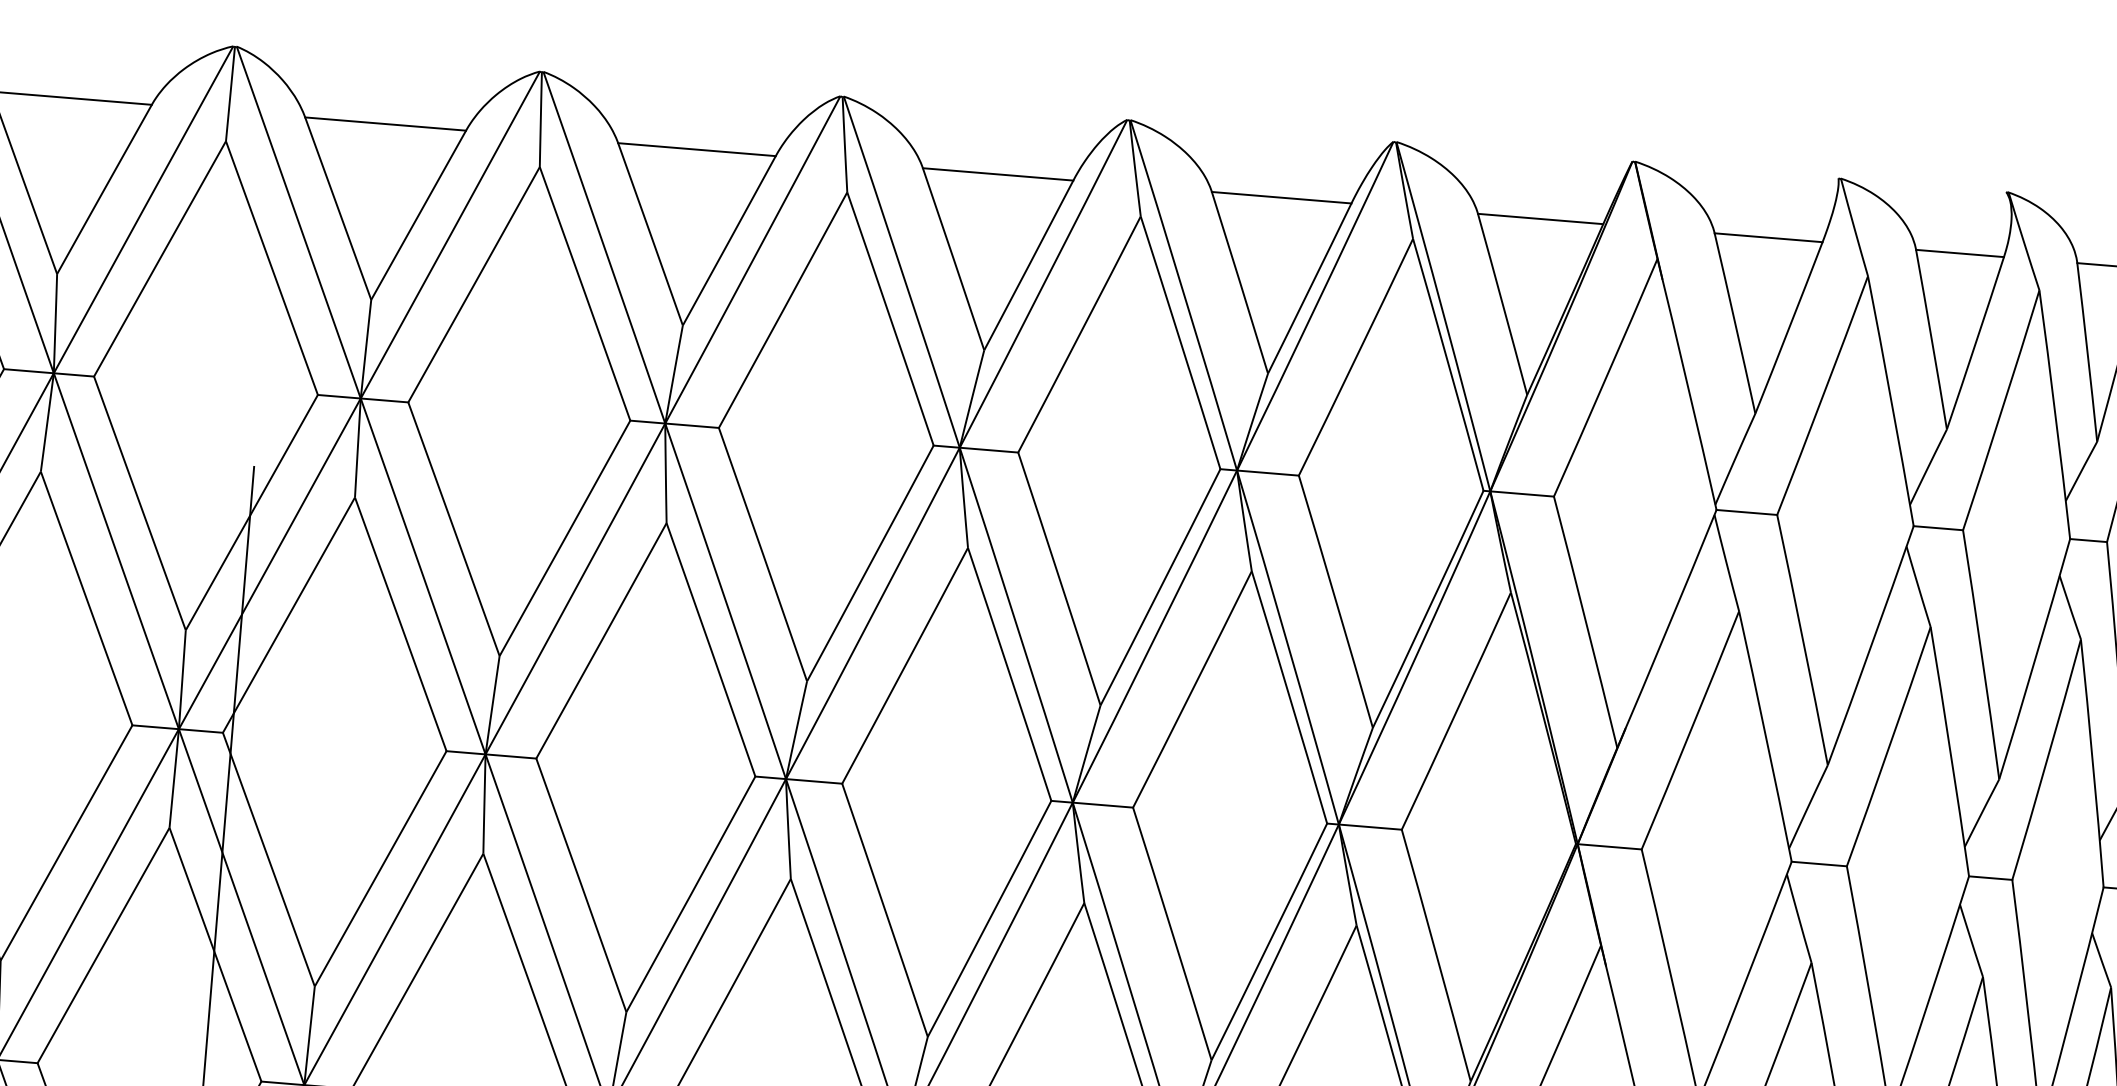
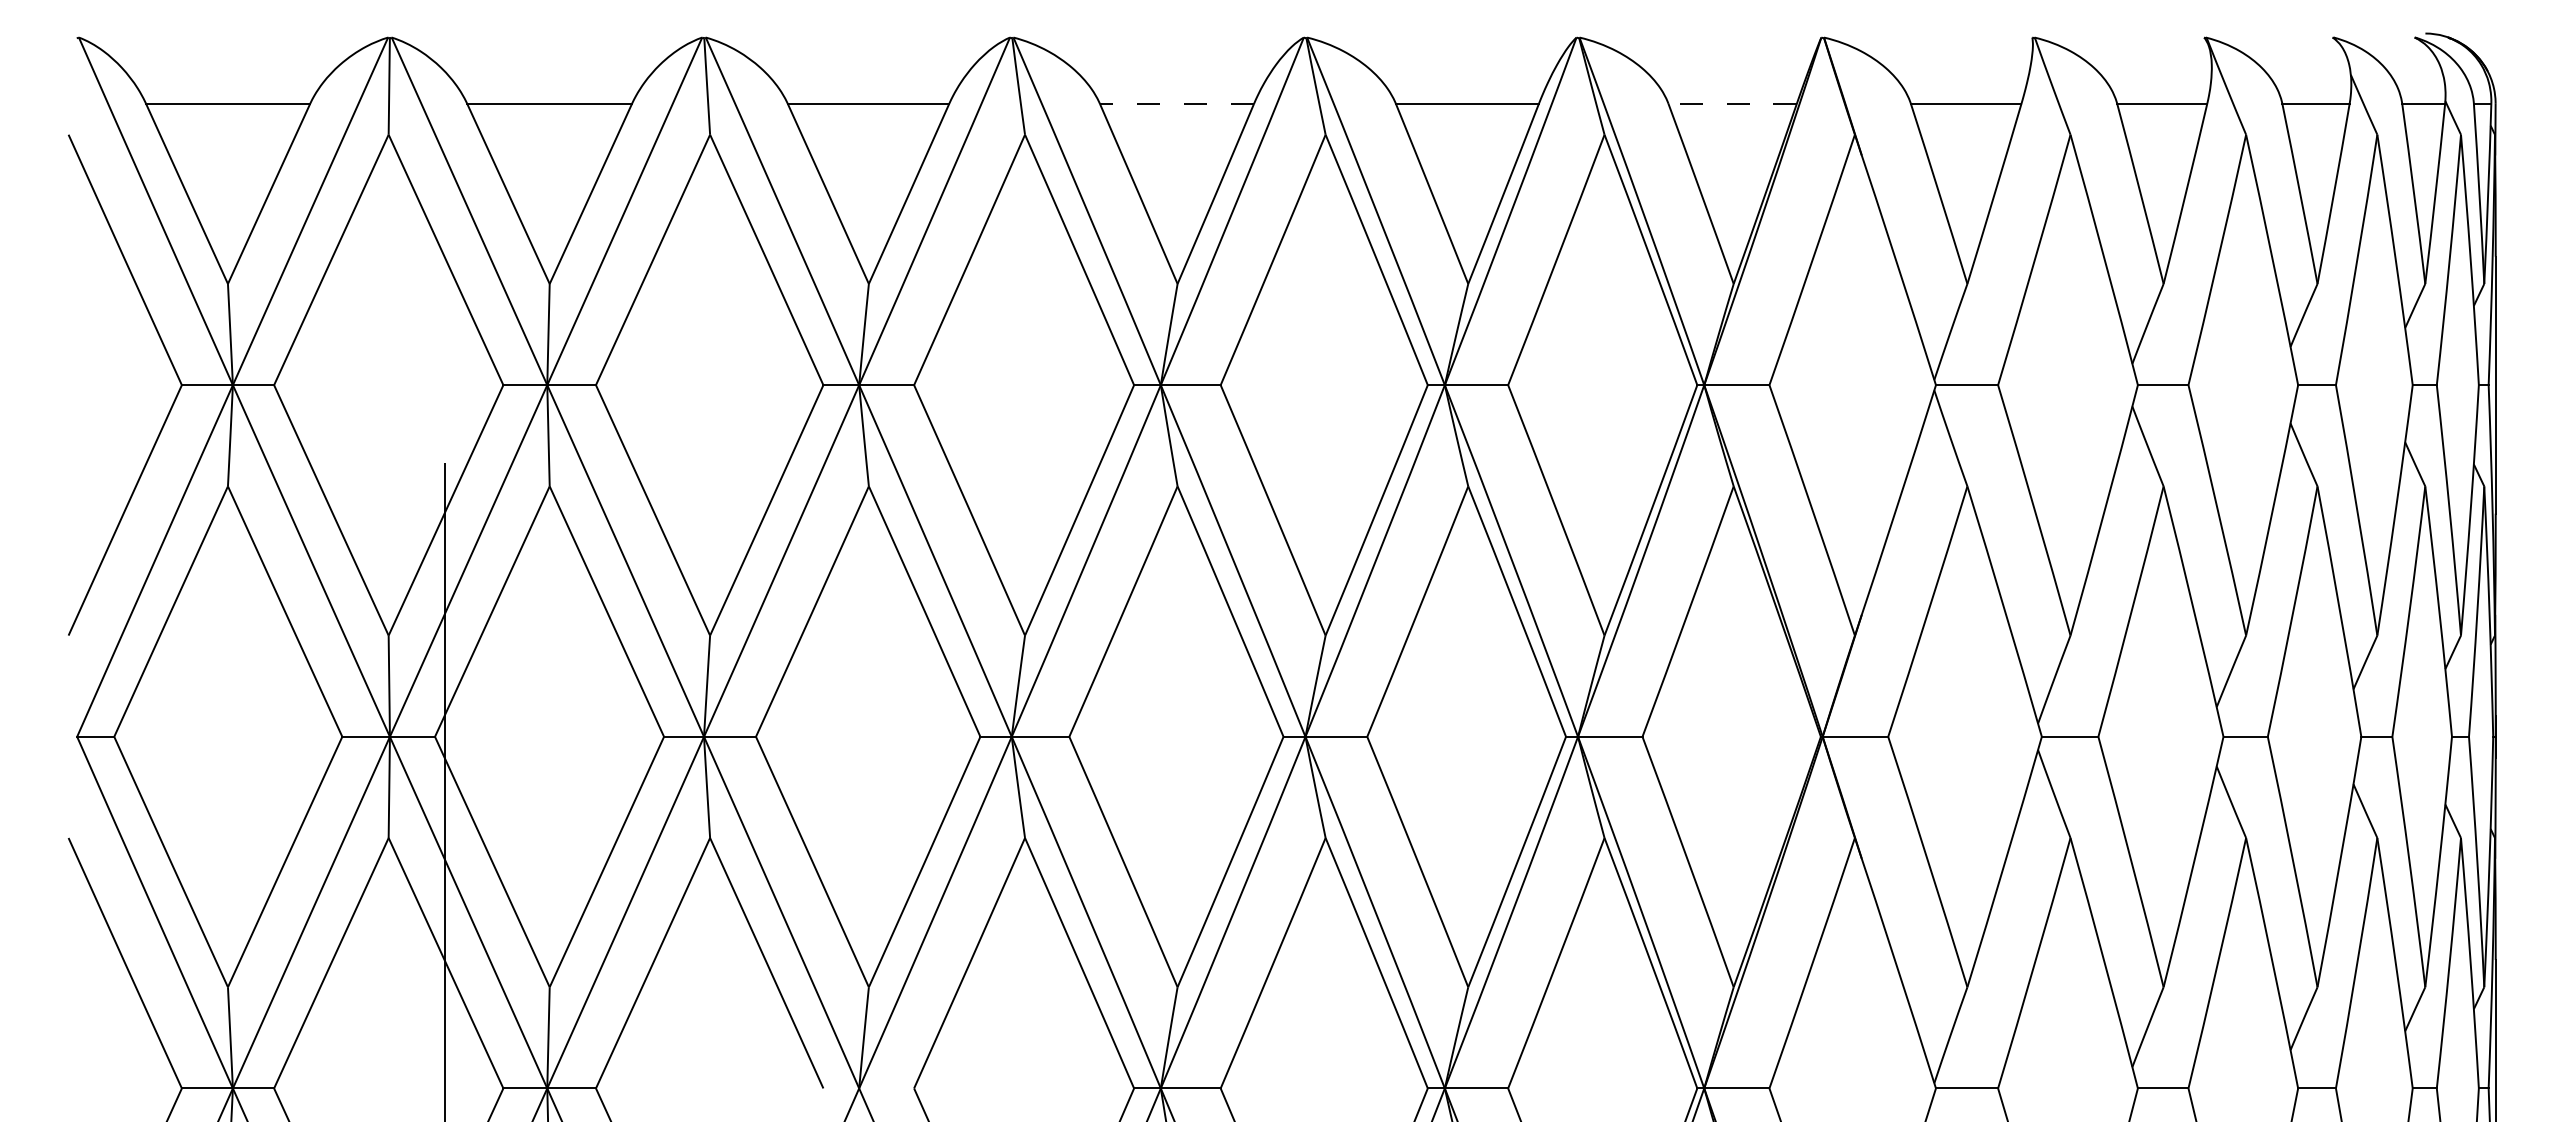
line: (997, 174) -> (1176, 103), solid -> dashed
line: (1540, 218) -> (1732, 103), solid -> dashed

